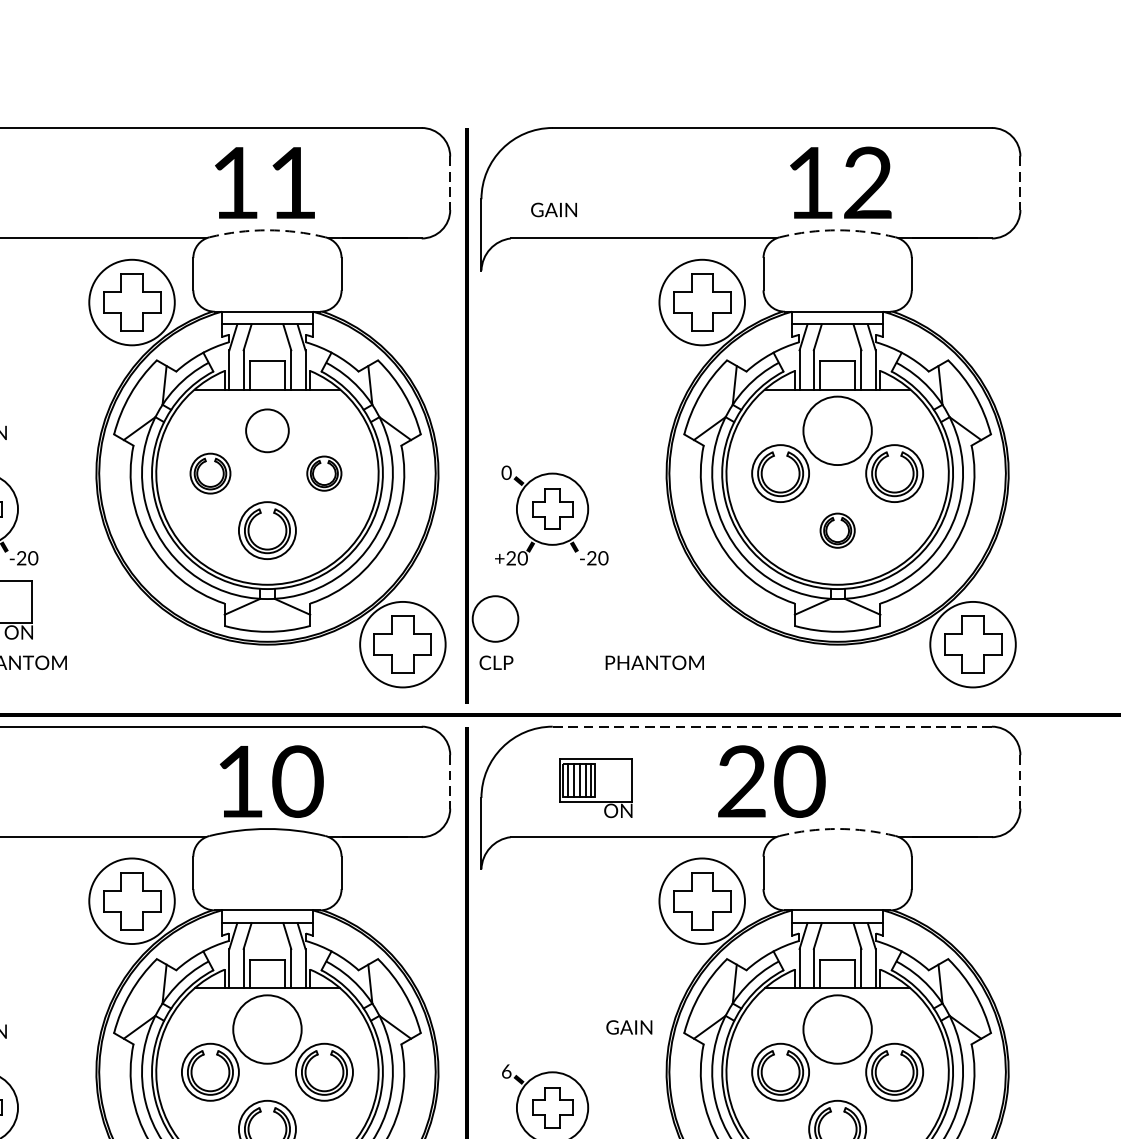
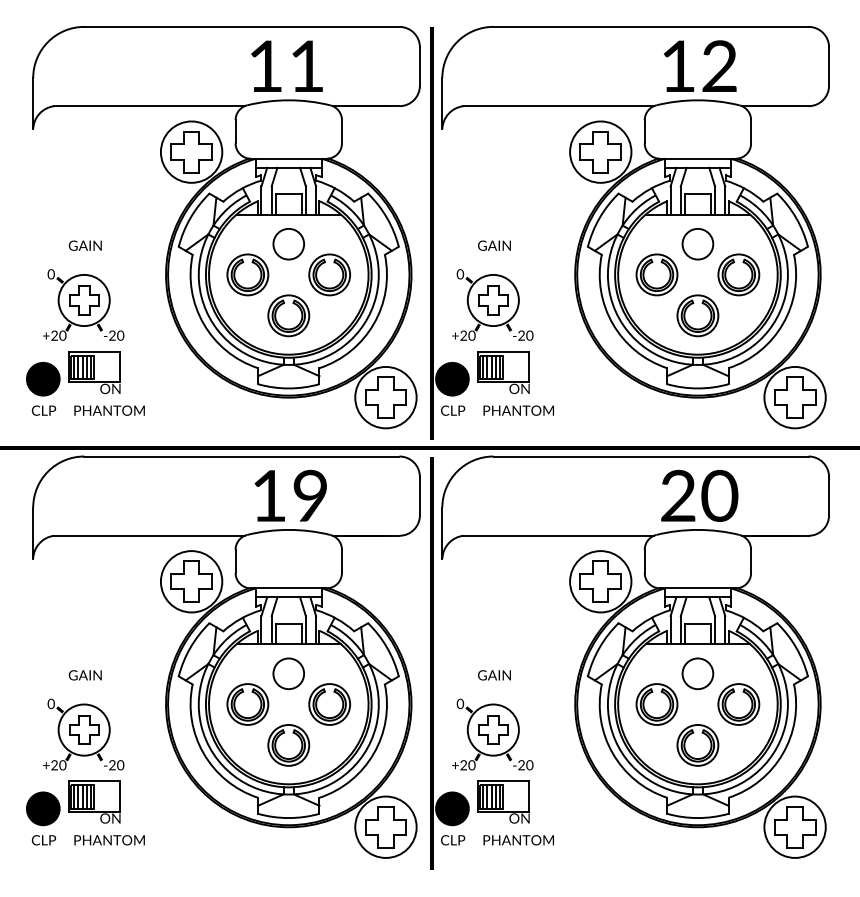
line: (449, 184) -> (419, 67), dashed -> solid
line: (1021, 184) -> (829, 67), dashed -> solid
text: (554, 209) -> (494, 245), moved
arc: (267, 230) -> (288, 100), dashed -> solid
arc: (837, 230) -> (697, 100), dashed -> solid
circle: (837, 429) -> (697, 243), size x0.62
part: (209, 473) -> (247, 274), size x1.43
part: (324, 473) -> (329, 274), size x1.67
part: (837, 530) -> (697, 315), size x1.67
fill: (495, 617) -> (452, 378), added
text: (654, 662) -> (518, 410), moved
line: (772, 726) -> (651, 456), dashed -> solid
text: (771, 781) -> (699, 495), moved
text: (297, 782) -> (310, 496), 10 -> 19
line: (449, 782) -> (419, 496), dashed -> solid
line: (1021, 782) -> (829, 496), dashed -> solid
part: (595, 787) -> (503, 372), moved
arc: (837, 828) -> (697, 529), dashed -> solid
text: (629, 1027) -> (494, 675), moved
circle: (267, 1029) -> (288, 673), size x0.62
circle: (837, 1029) -> (697, 673), size x0.62
text: (506, 1070) -> (460, 703), 6 -> 0

